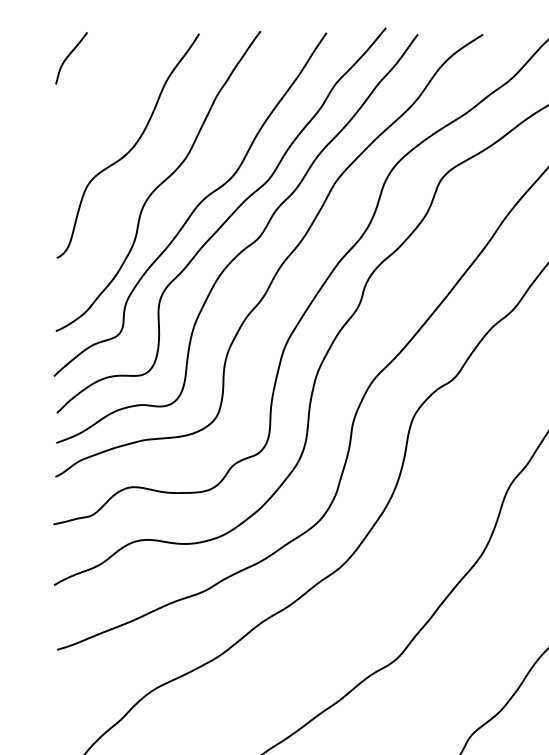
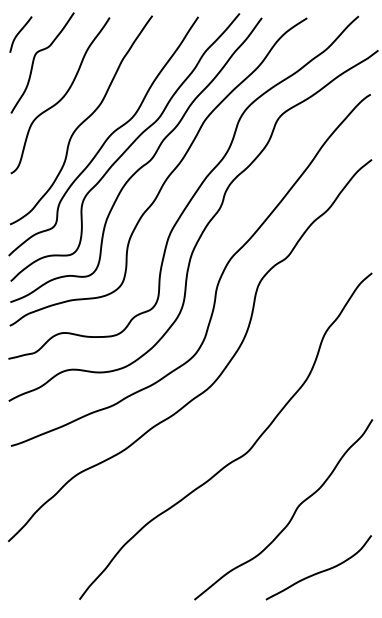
curve: (91, 96) -> (34, 61), added

